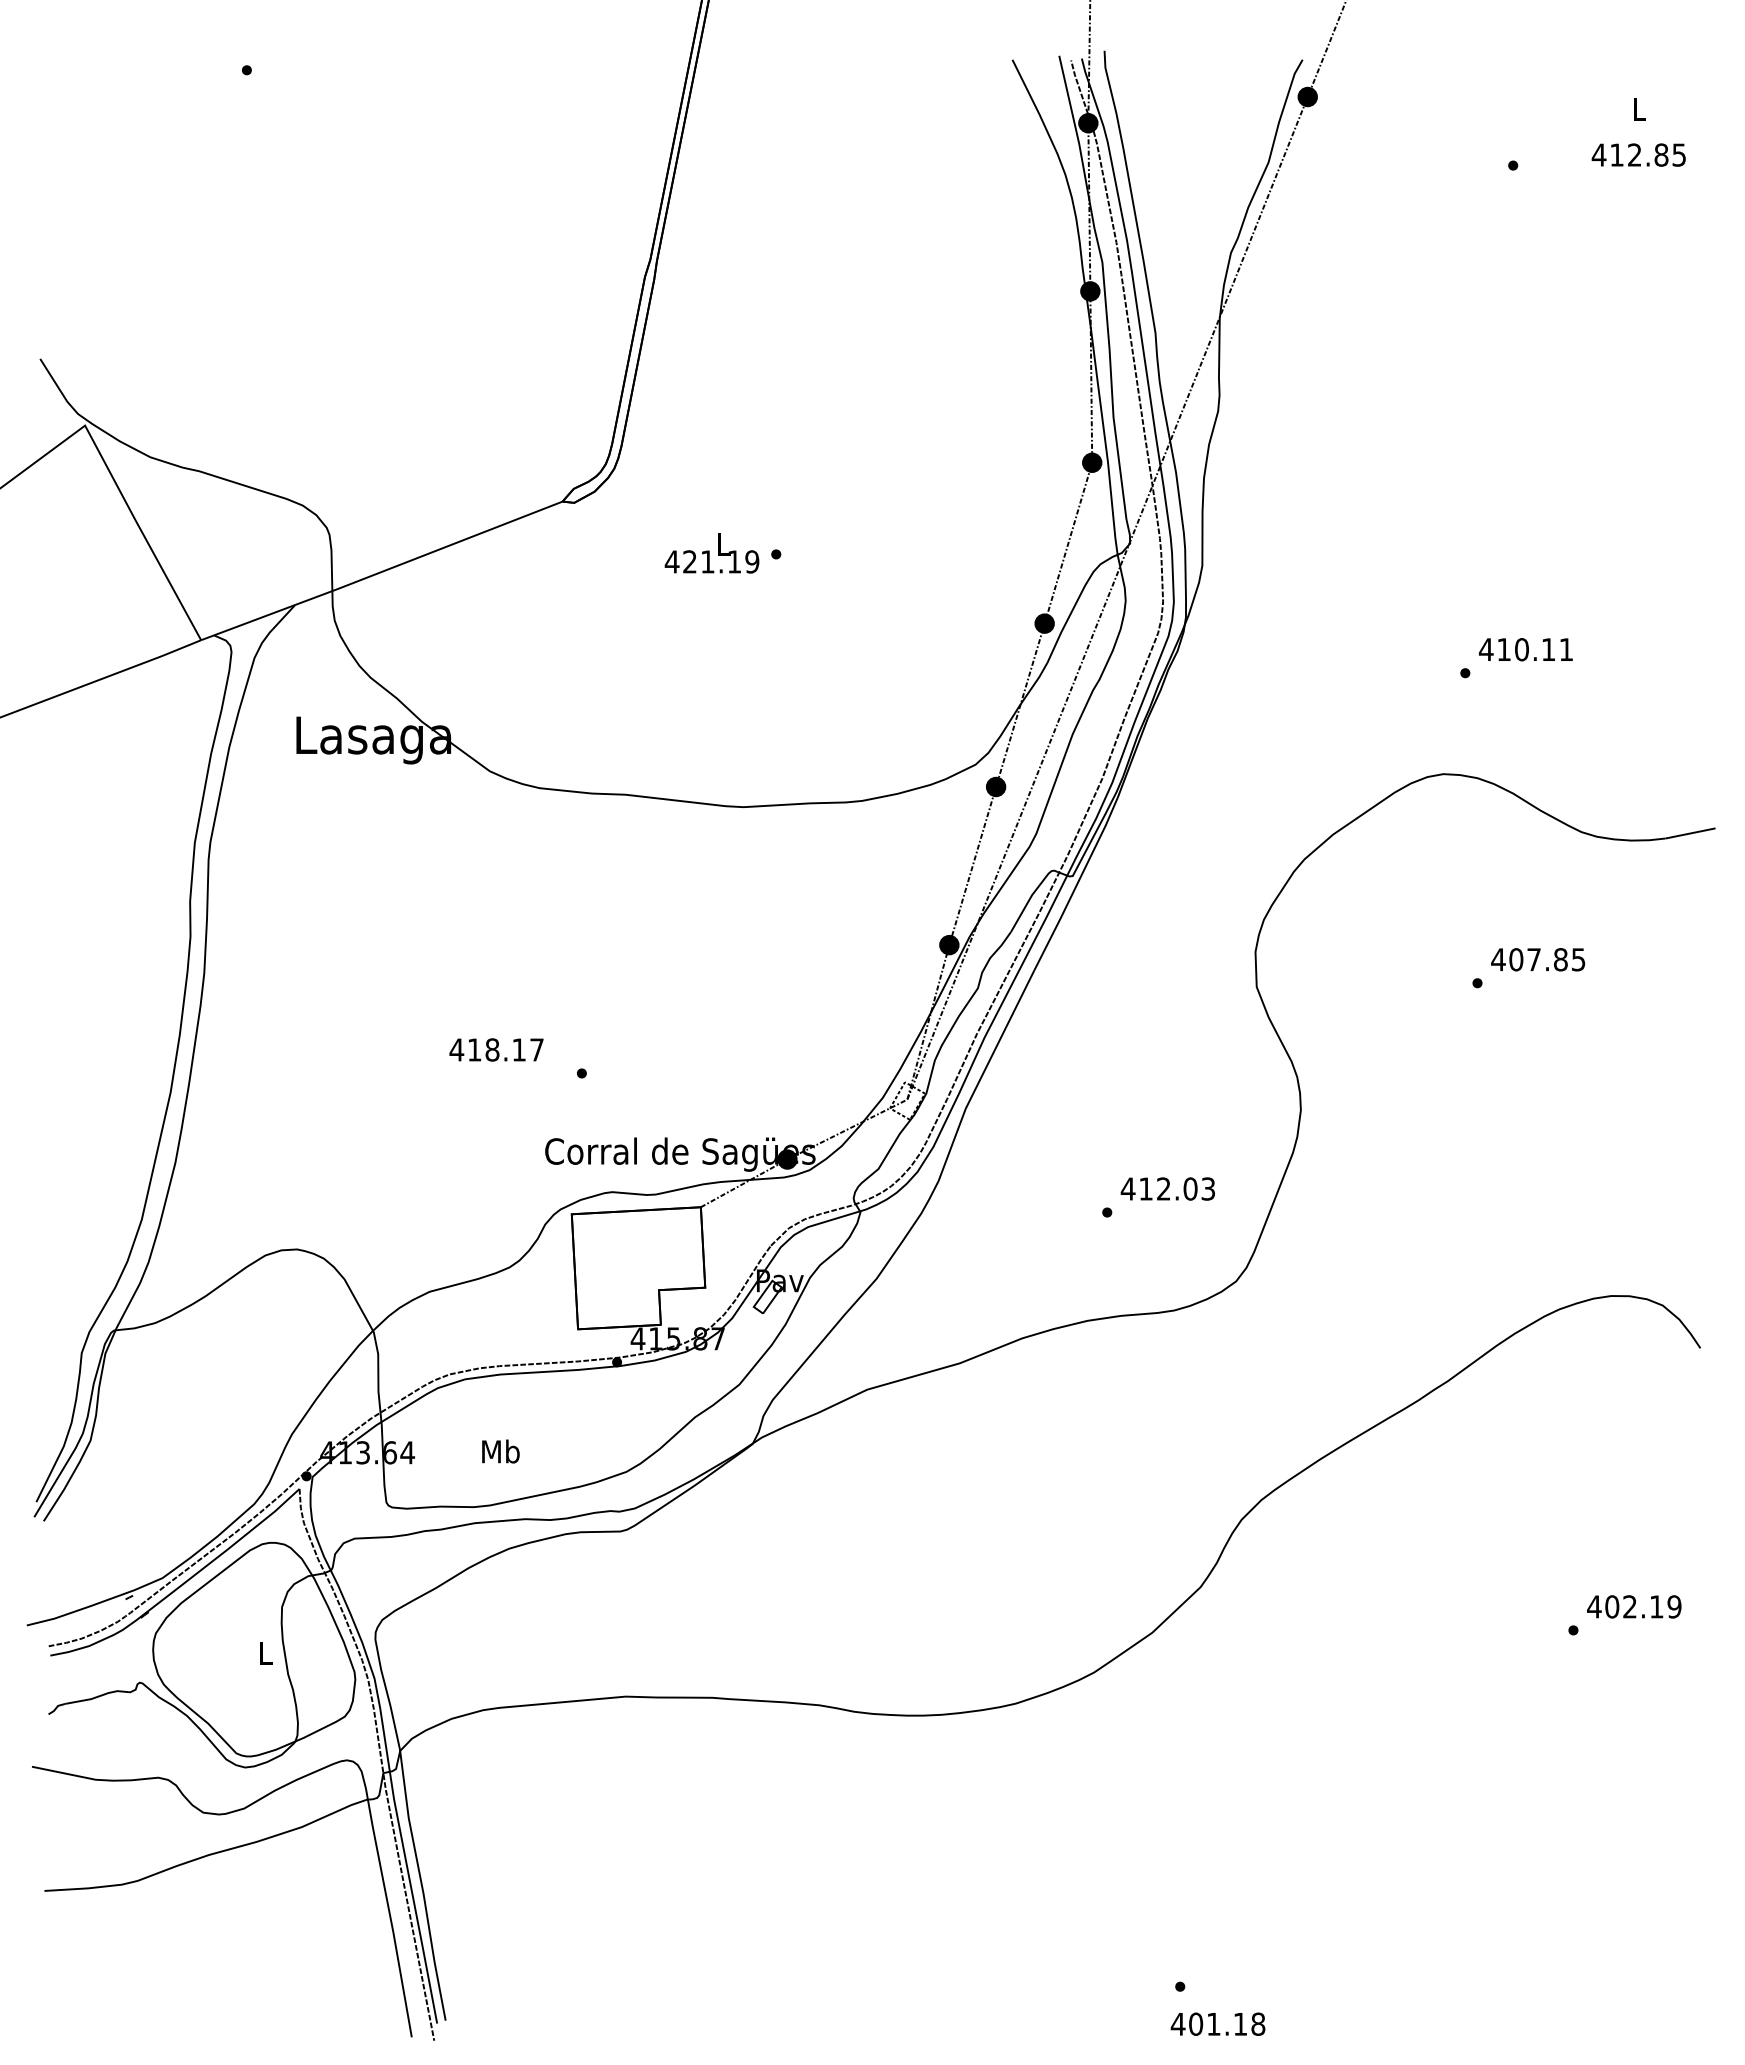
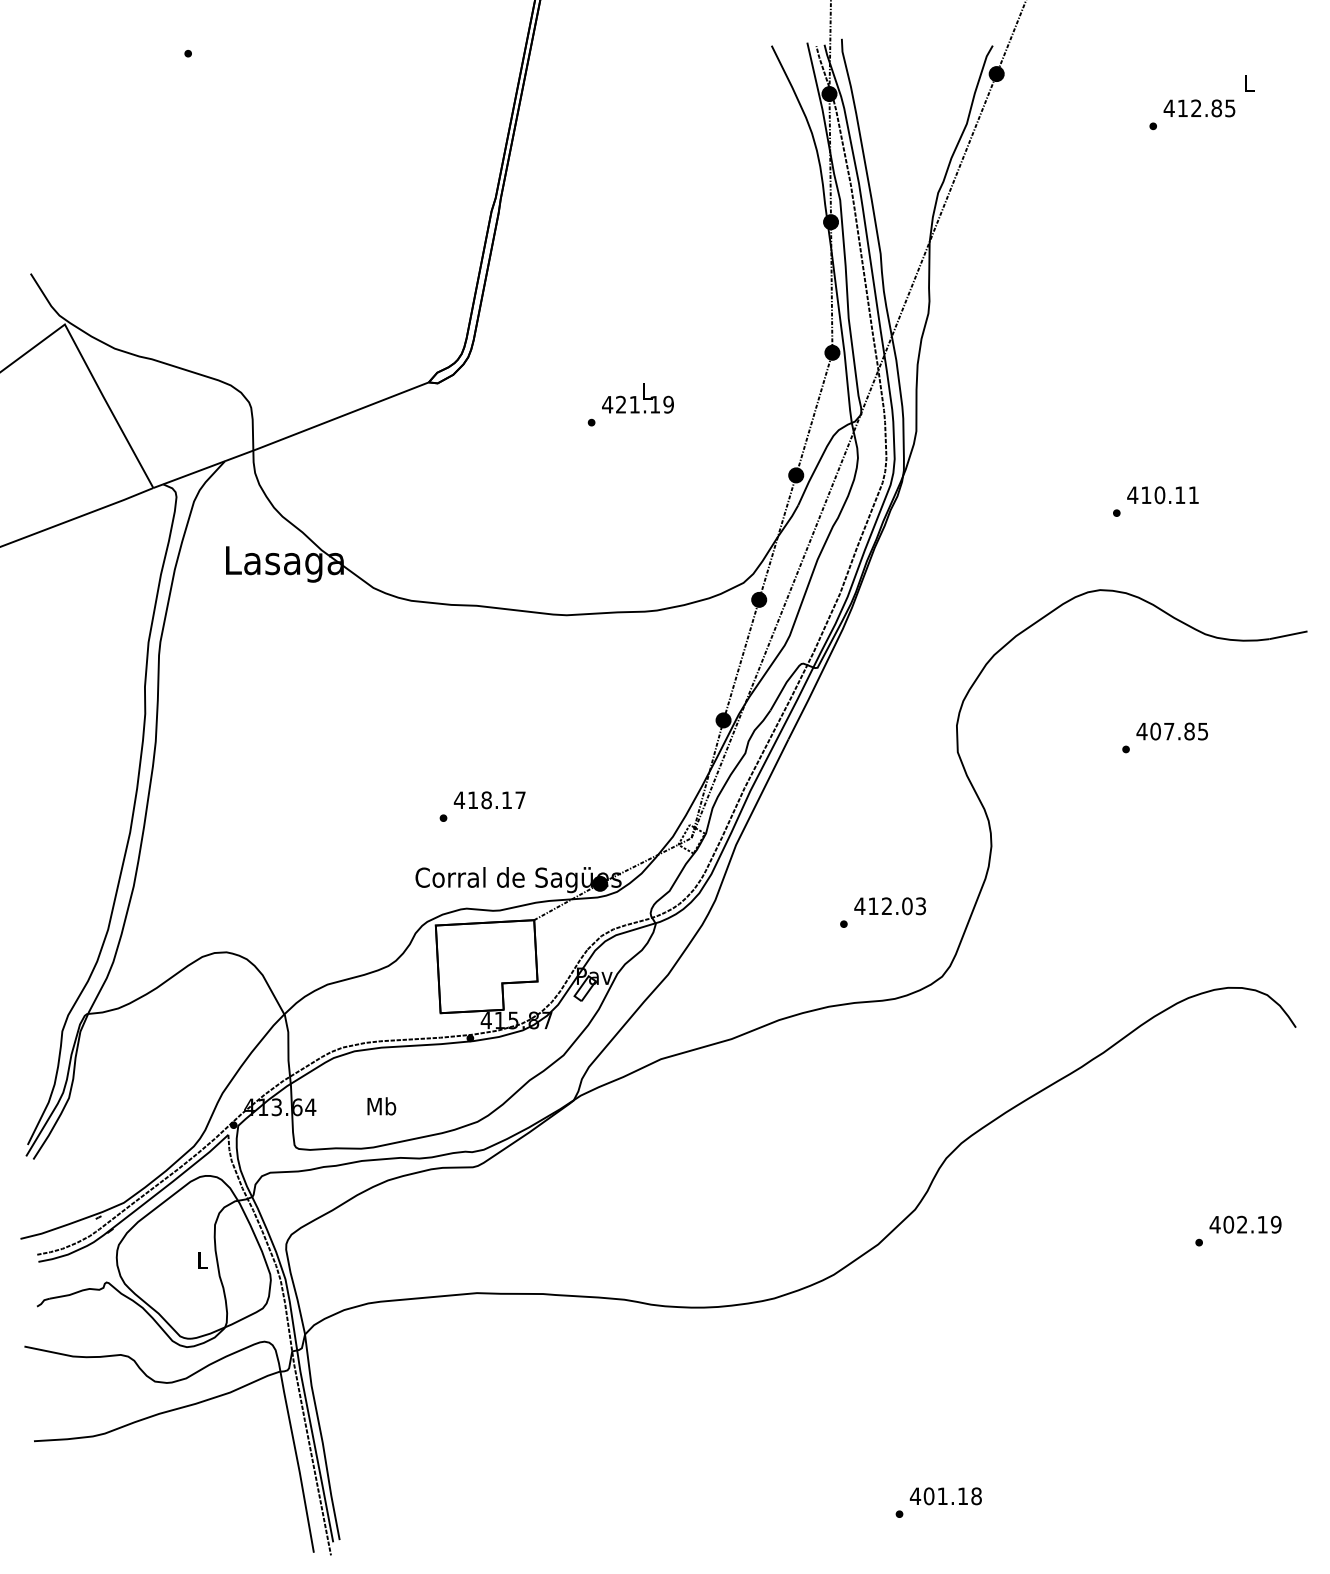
text: (1638, 154) -> (1199, 107), moved
text: (711, 553) -> (637, 398), moved
text: (496, 1049) -> (489, 799), moved
text: (1217, 2023) -> (945, 1495), moved

